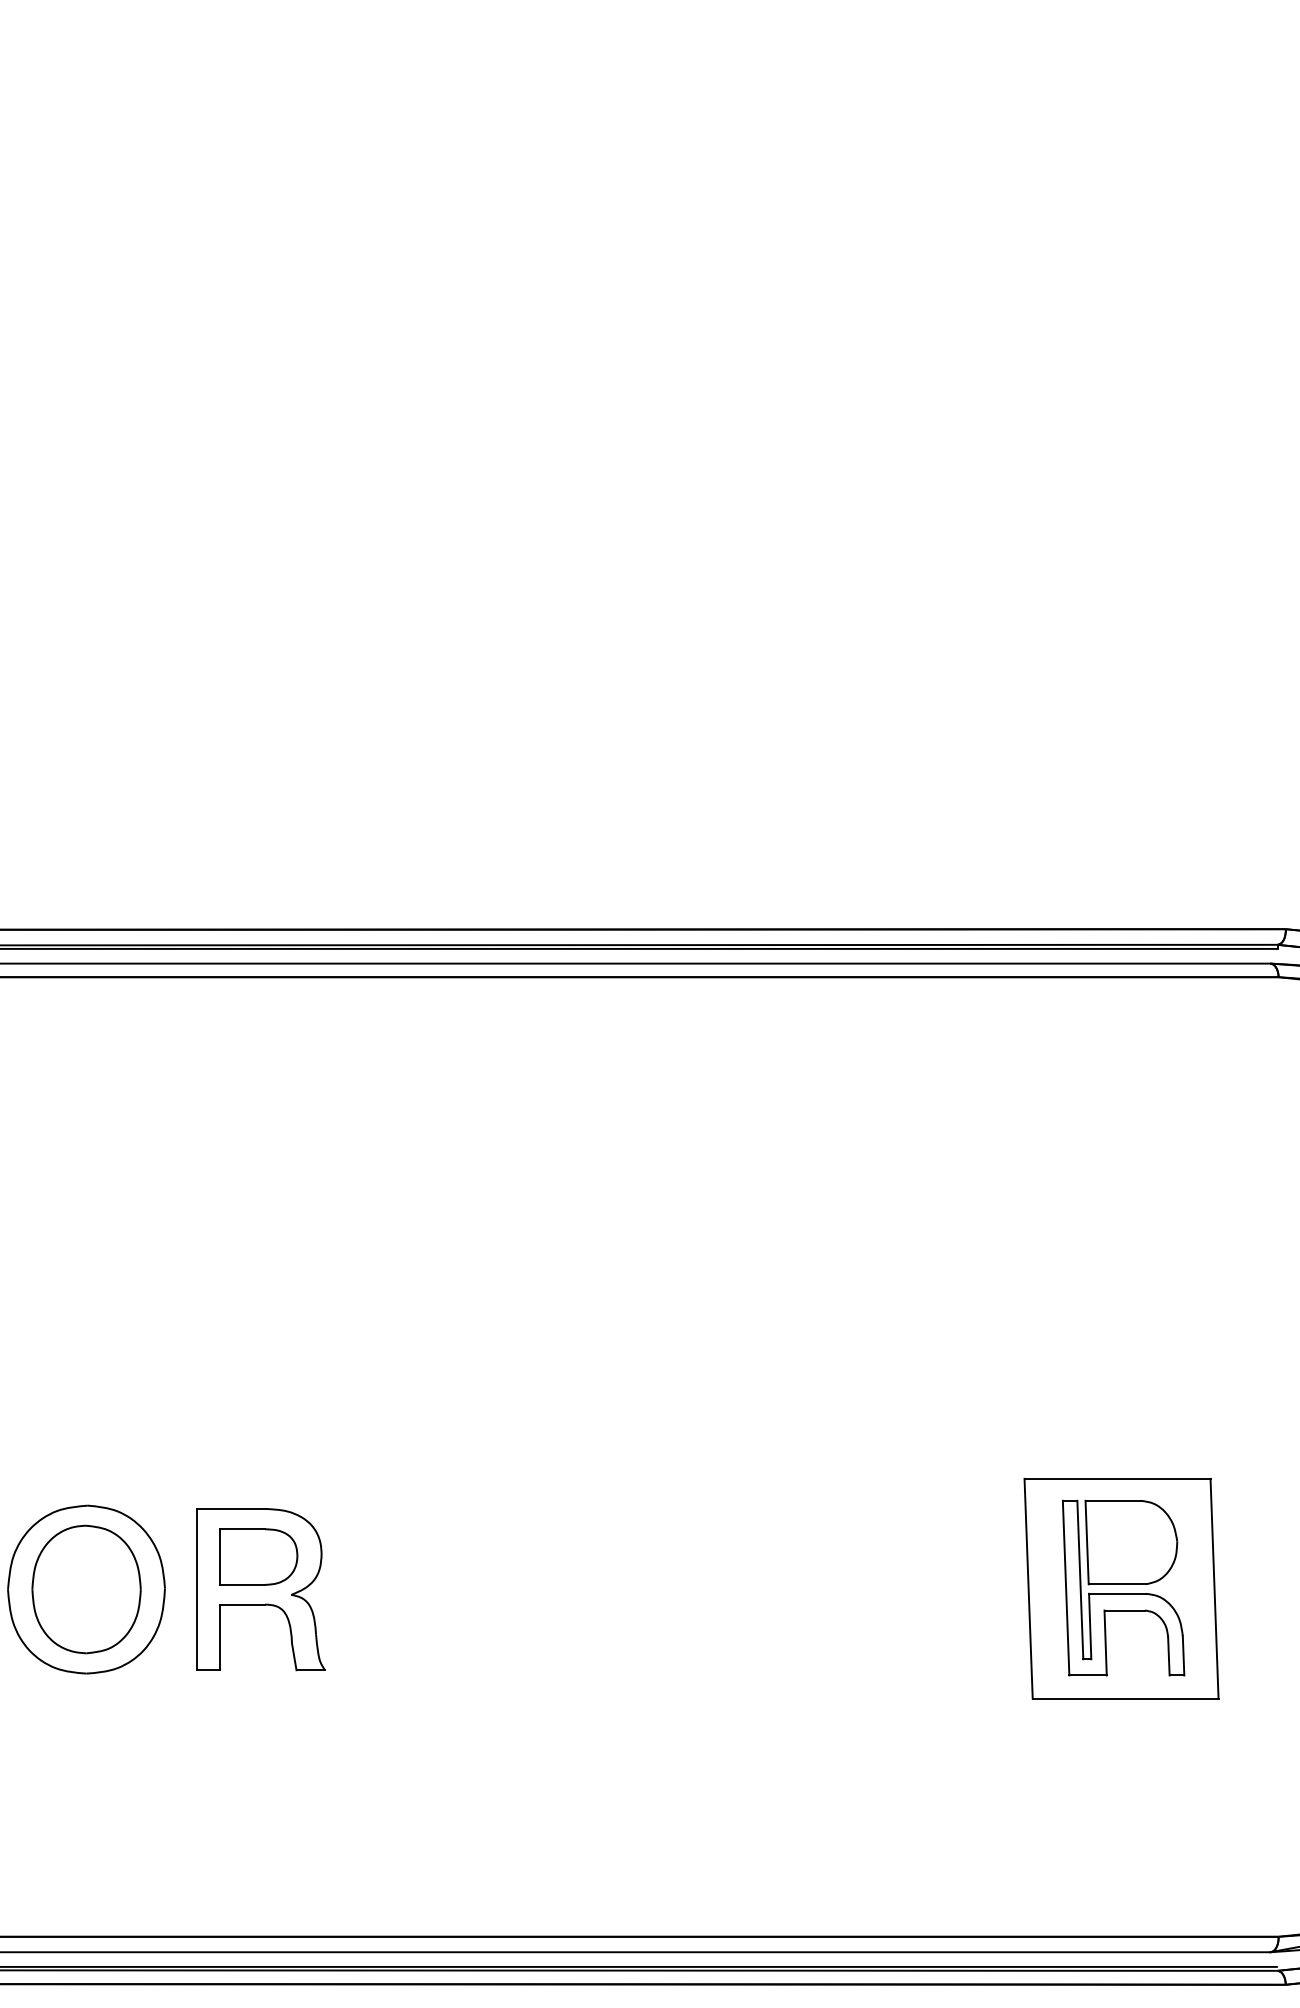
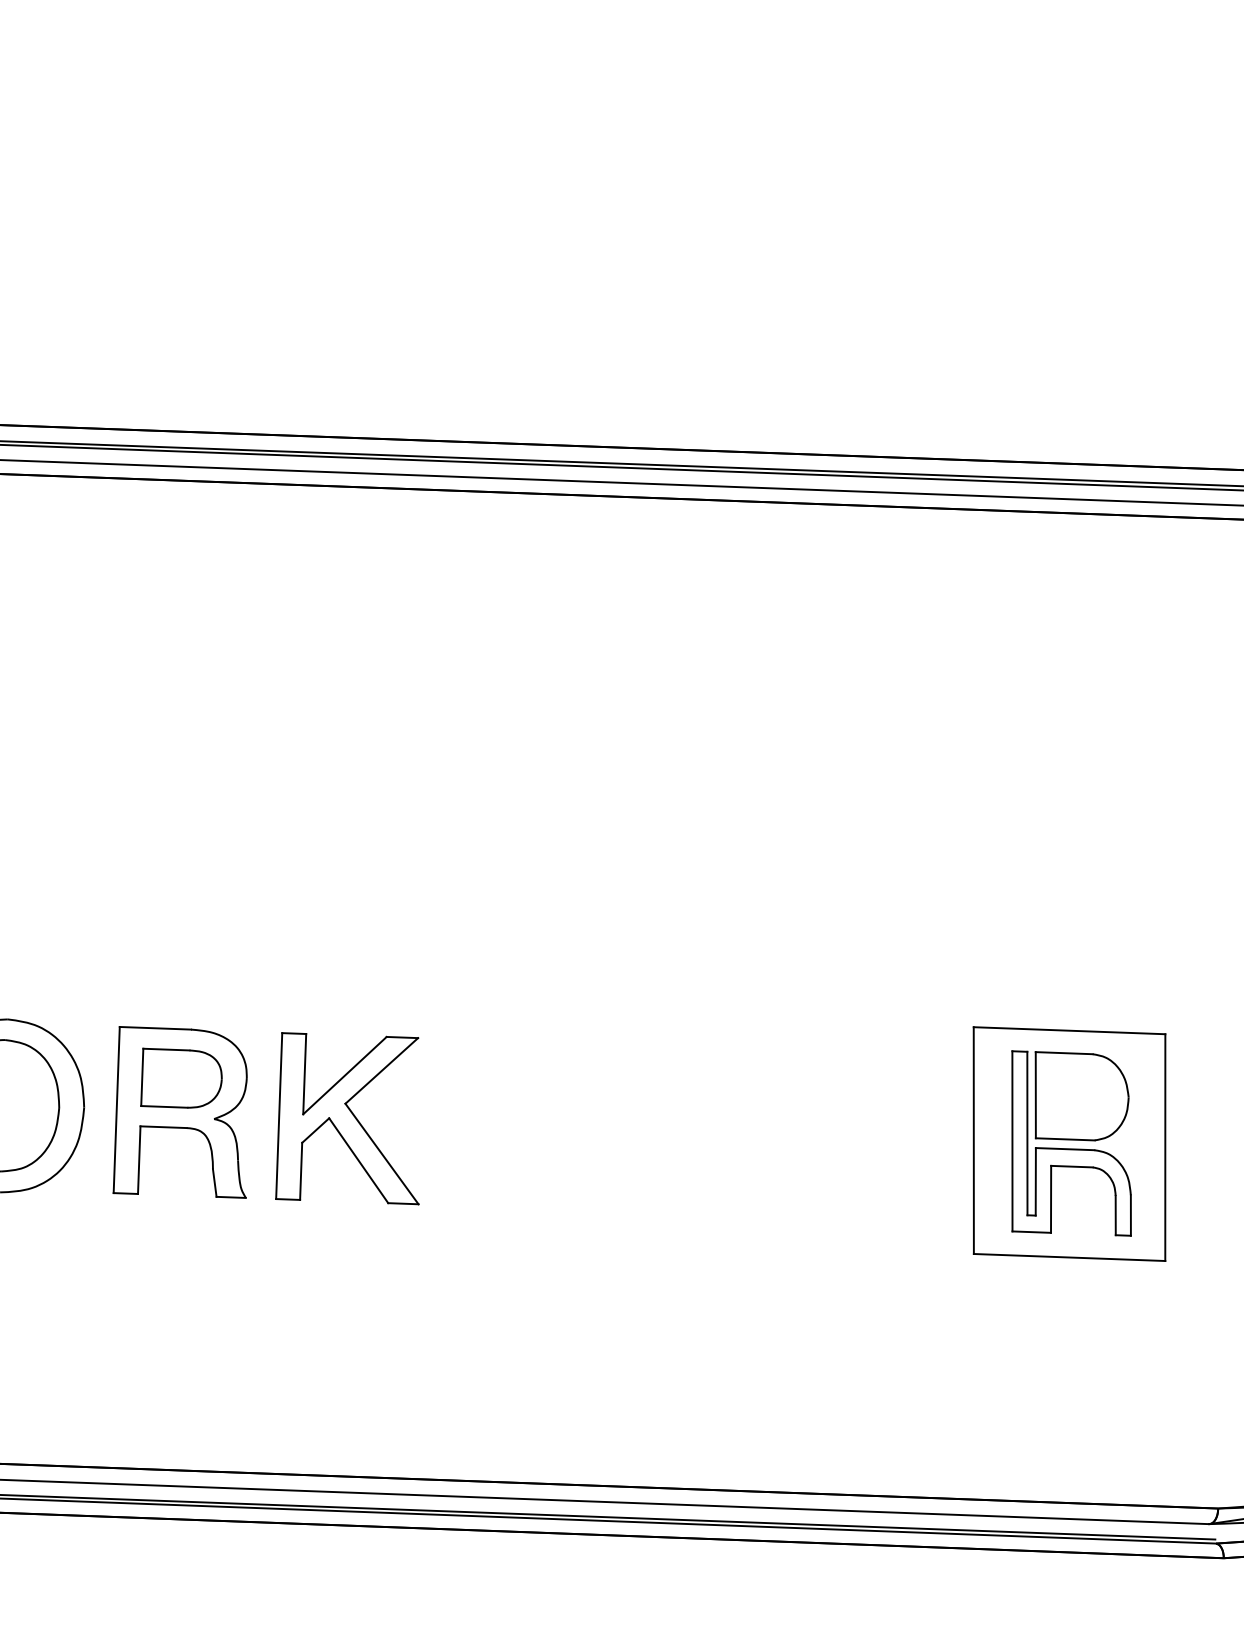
part: (423, 1589) -> (350, 1118), added

